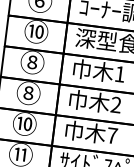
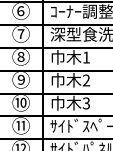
text: (35, 32) -> (20, 34), ⑩ -> ⑦
text: (27, 93) -> (20, 80), ⑧ -> ⑨
text: (112, 135) -> (86, 103), 7 -> 3

